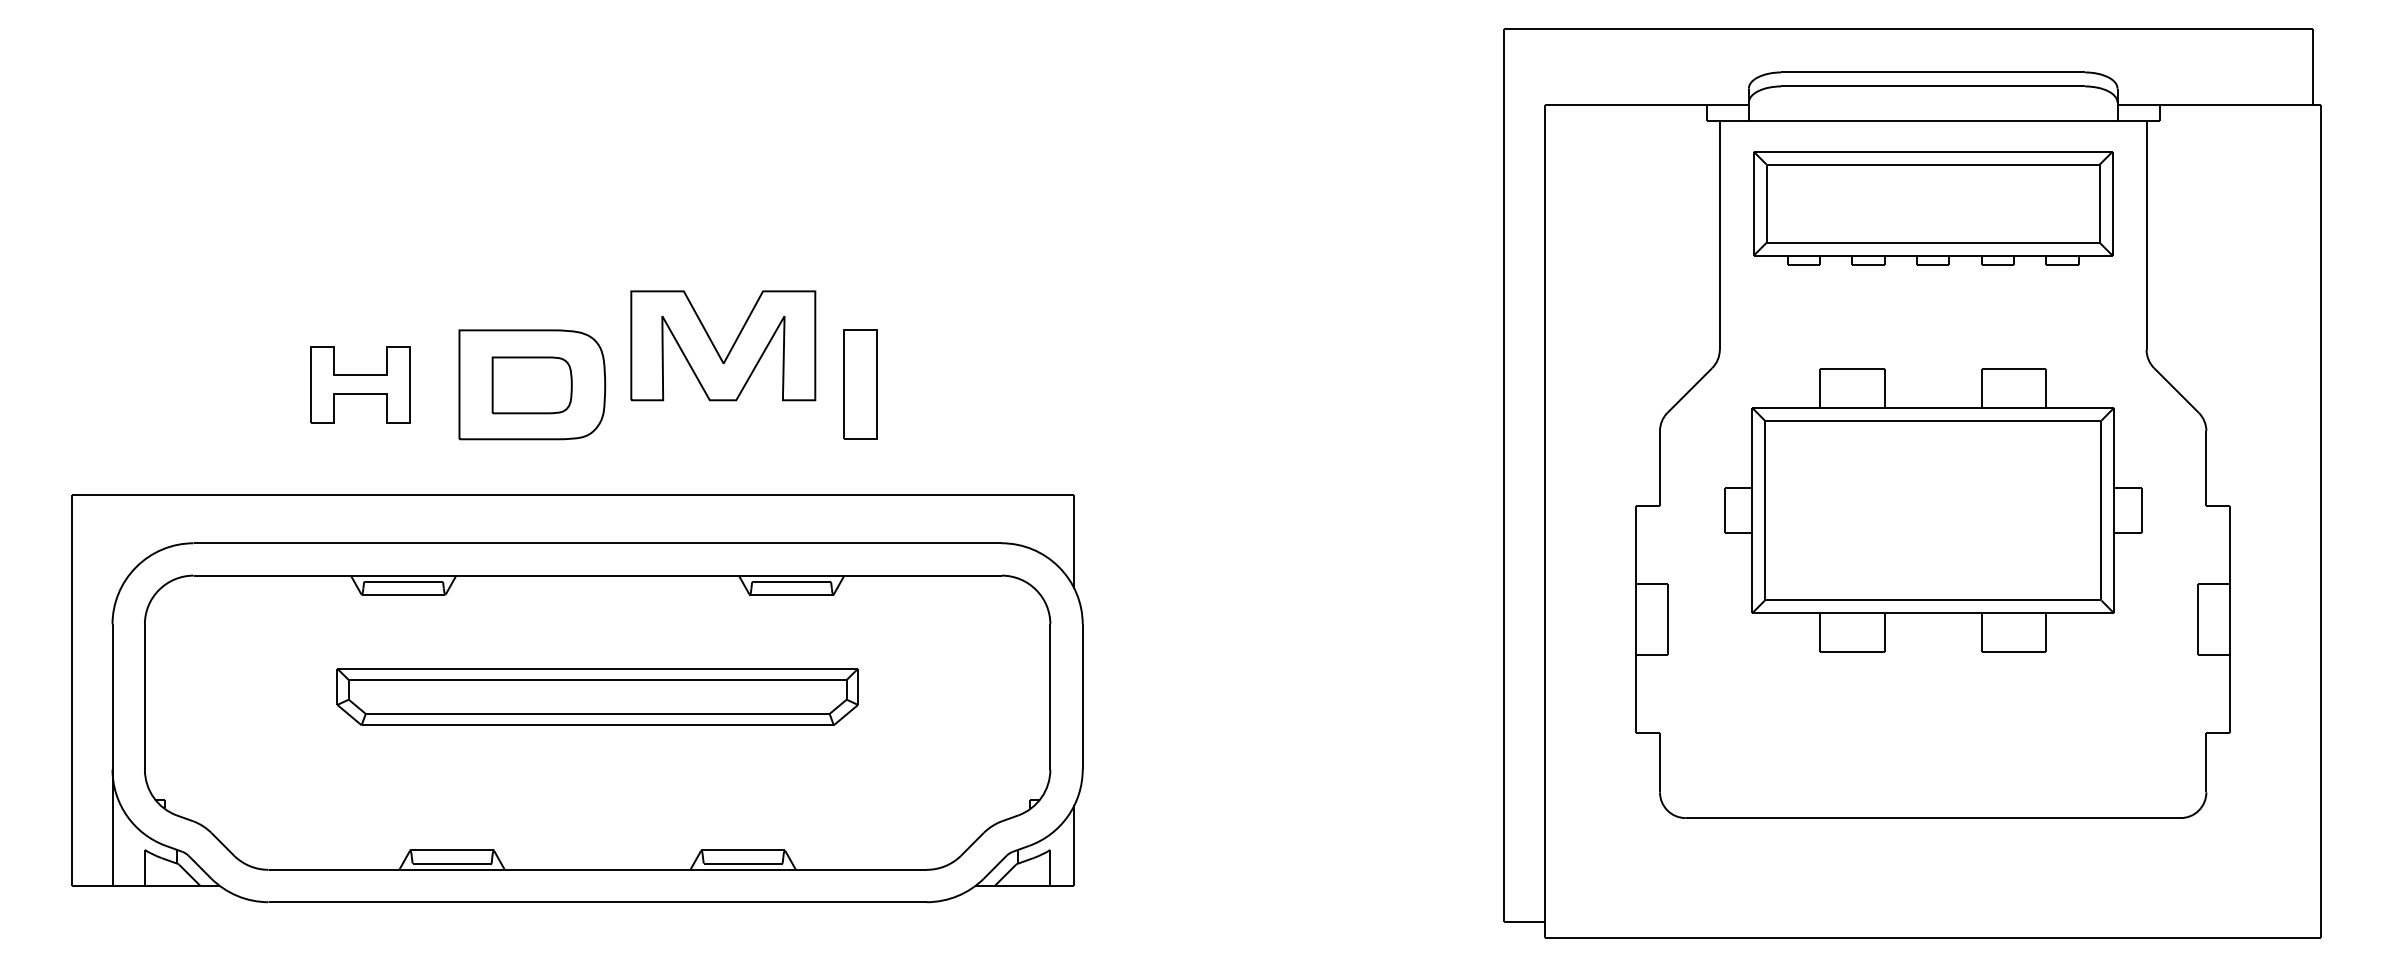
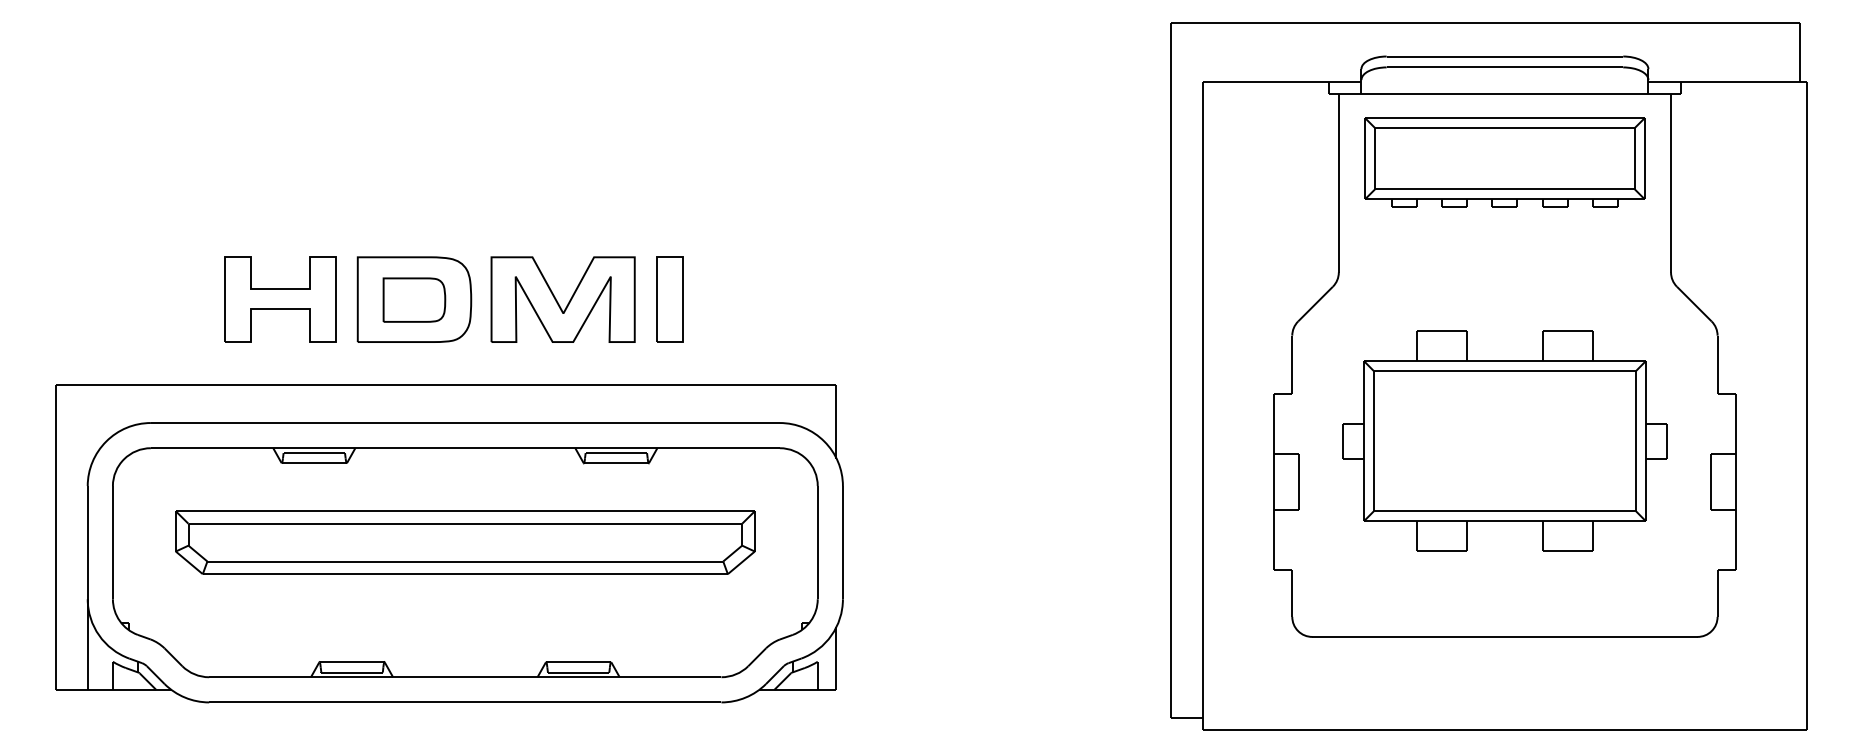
part: (716, 348) -> (557, 301), moved
part: (359, 384) -> (279, 299), size x1.43
part: (1933, 510) -> (1505, 441), moved
part: (597, 696) -> (465, 542), size x1.43

